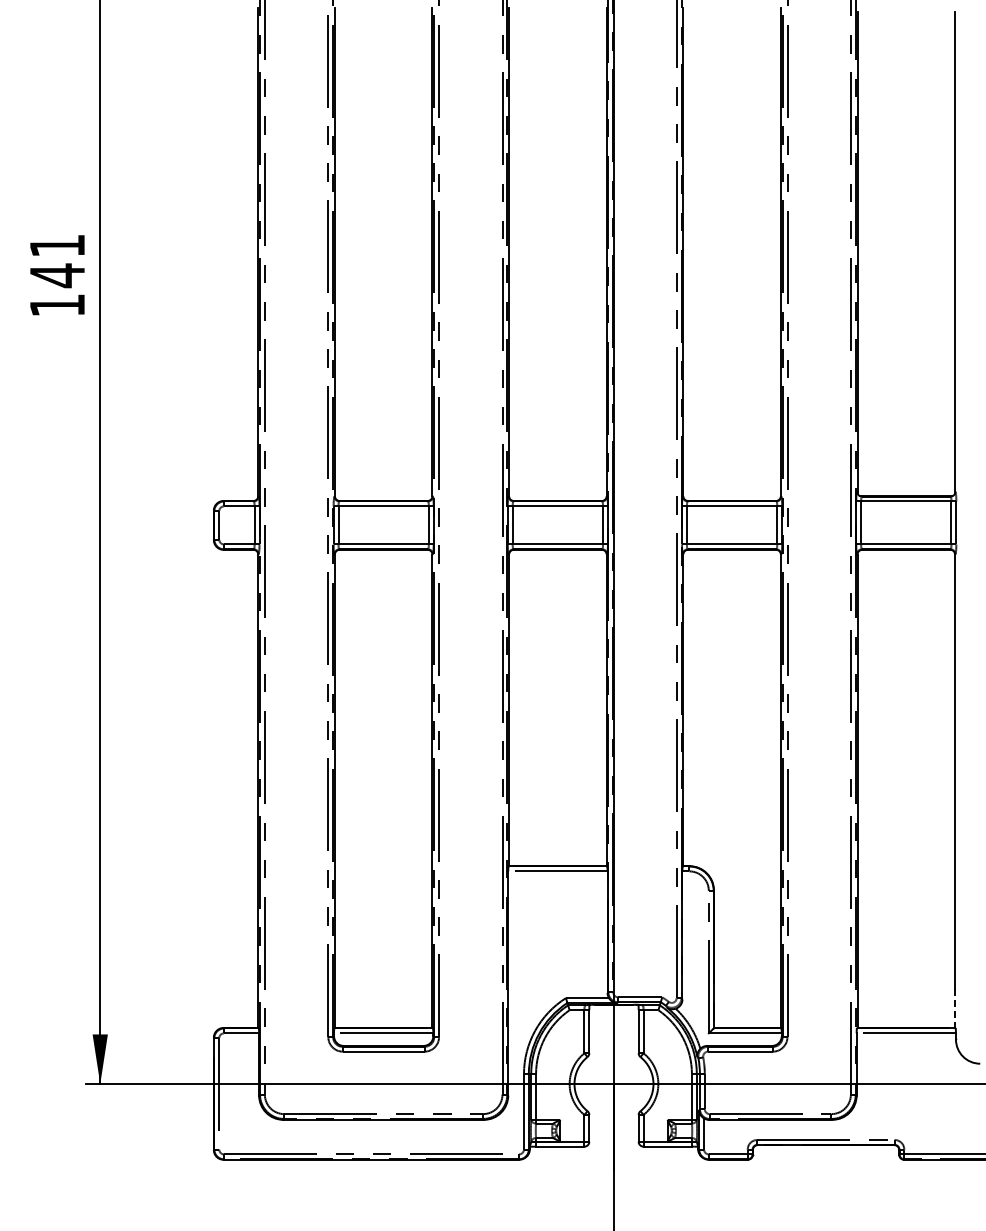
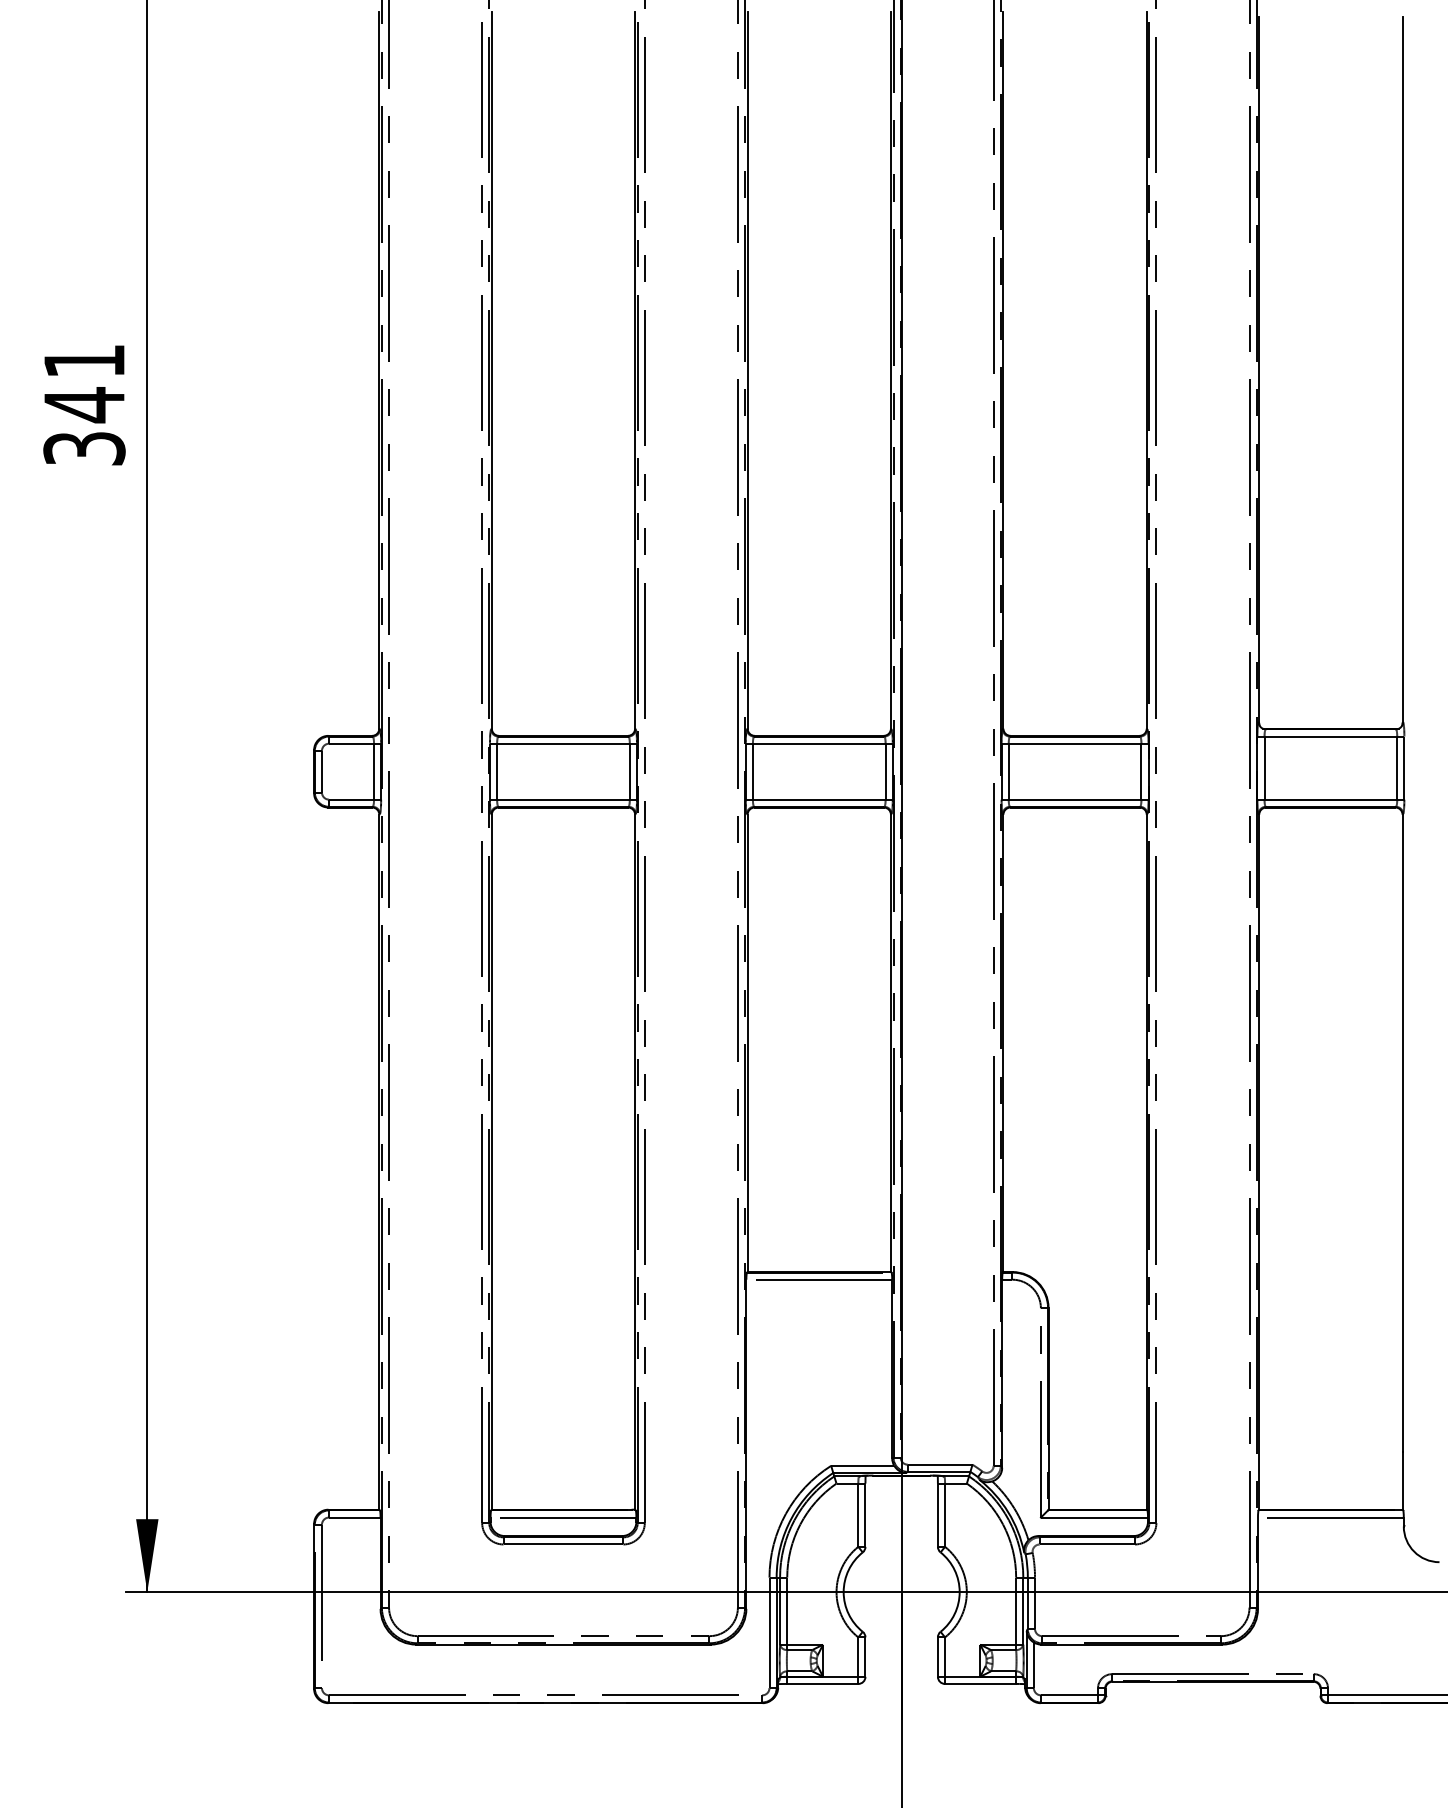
text: (57, 305) -> (84, 448), 141 -> 341
line: (955, 1008) -> (1403, 1481), dashed -> solid

